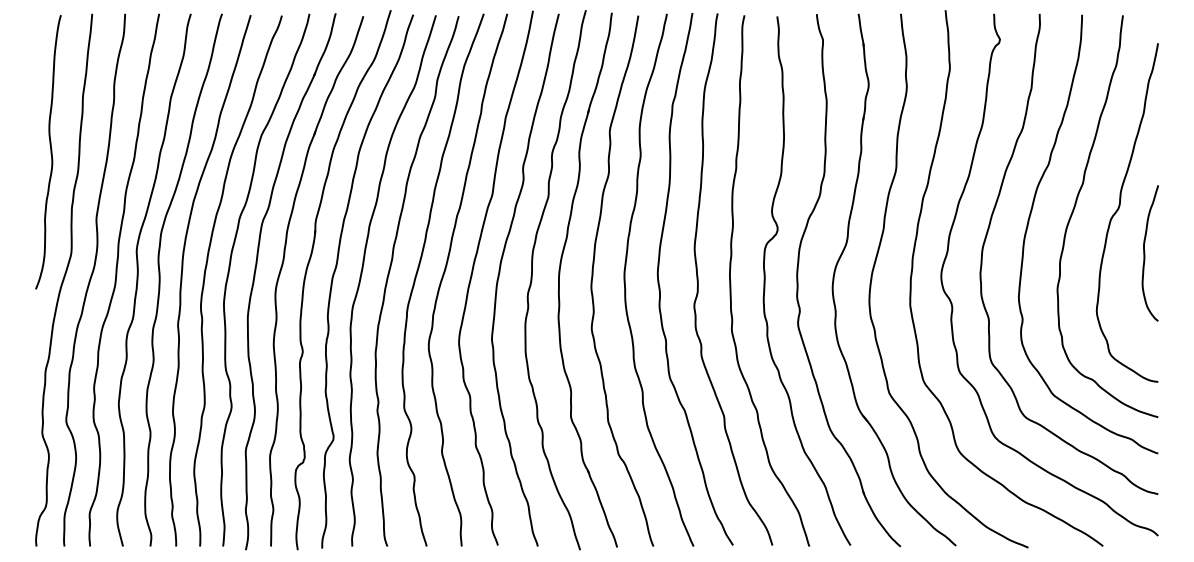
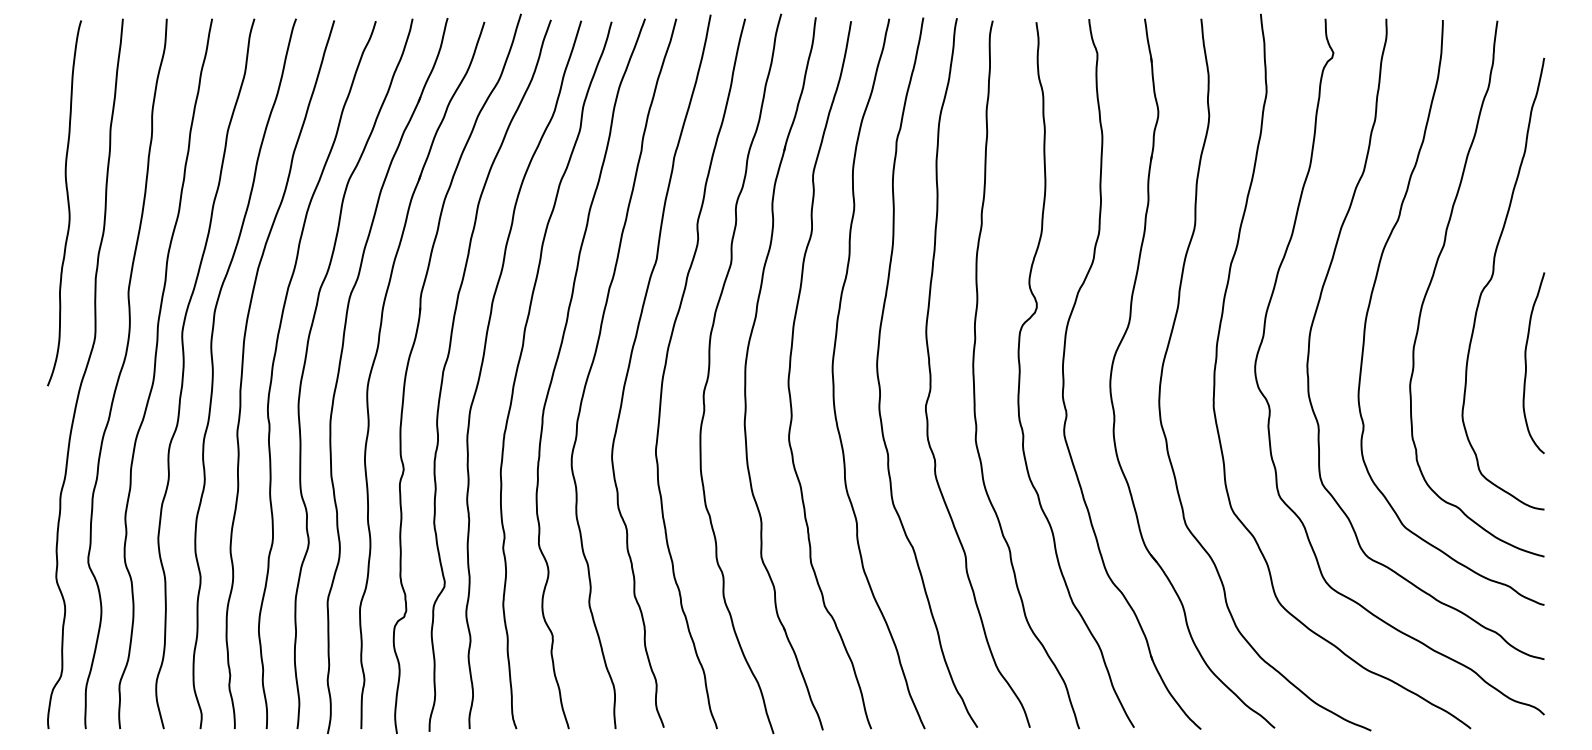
curve: (1144, 253) -> (1526, 363), moved

